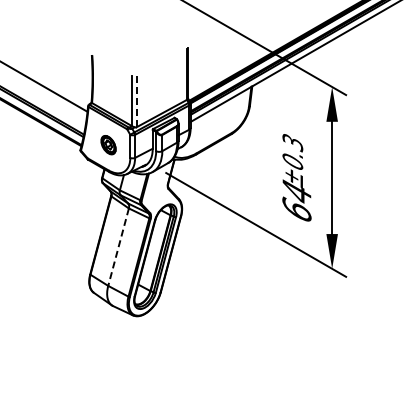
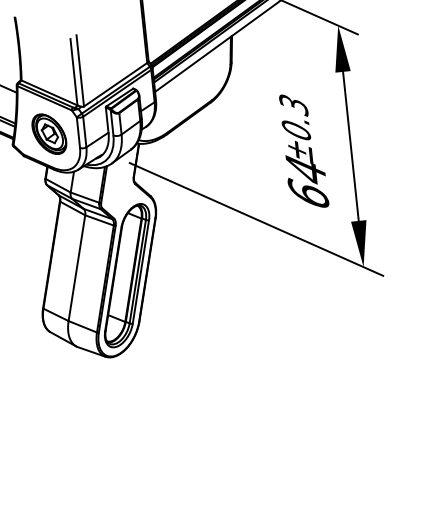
line: (136, 100) -> (80, 70), dashed -> solid
part: (108, 144) -> (49, 133), size x1.67
line: (118, 247) -> (76, 268), dashed -> solid

